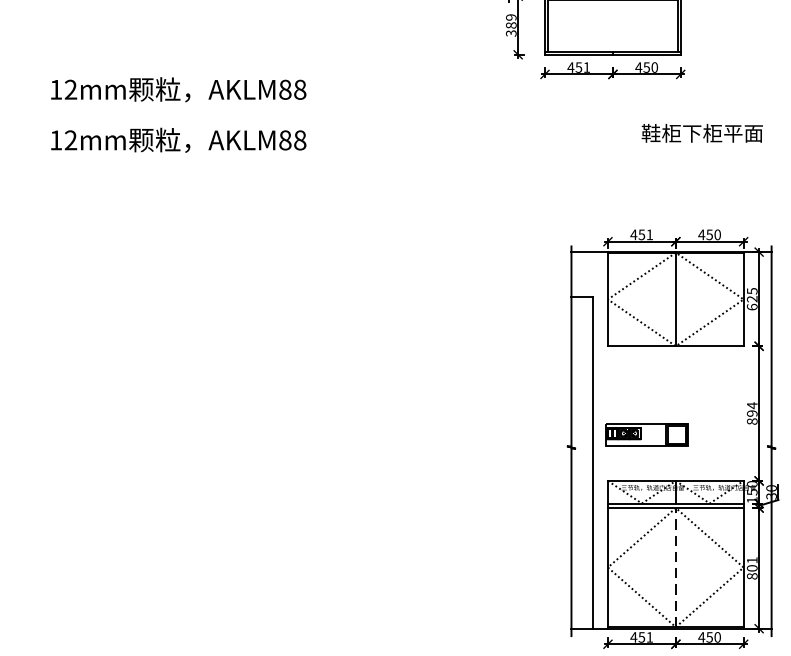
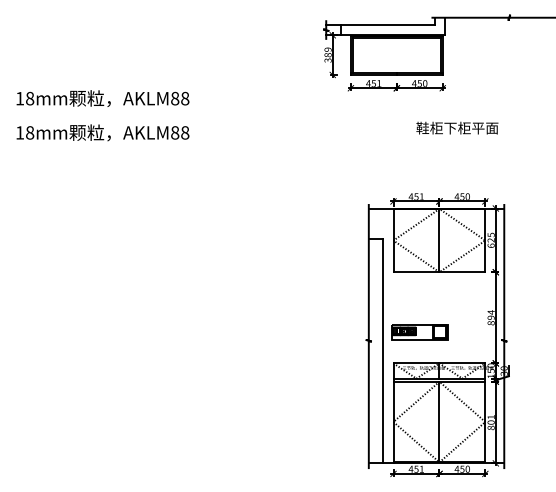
text: (71, 89) -> (30, 98), 12mm -> 18mm
text: (71, 139) -> (30, 132), 12mm -> 18mm
line: (675, 566) -> (439, 421), dashed -> solid

